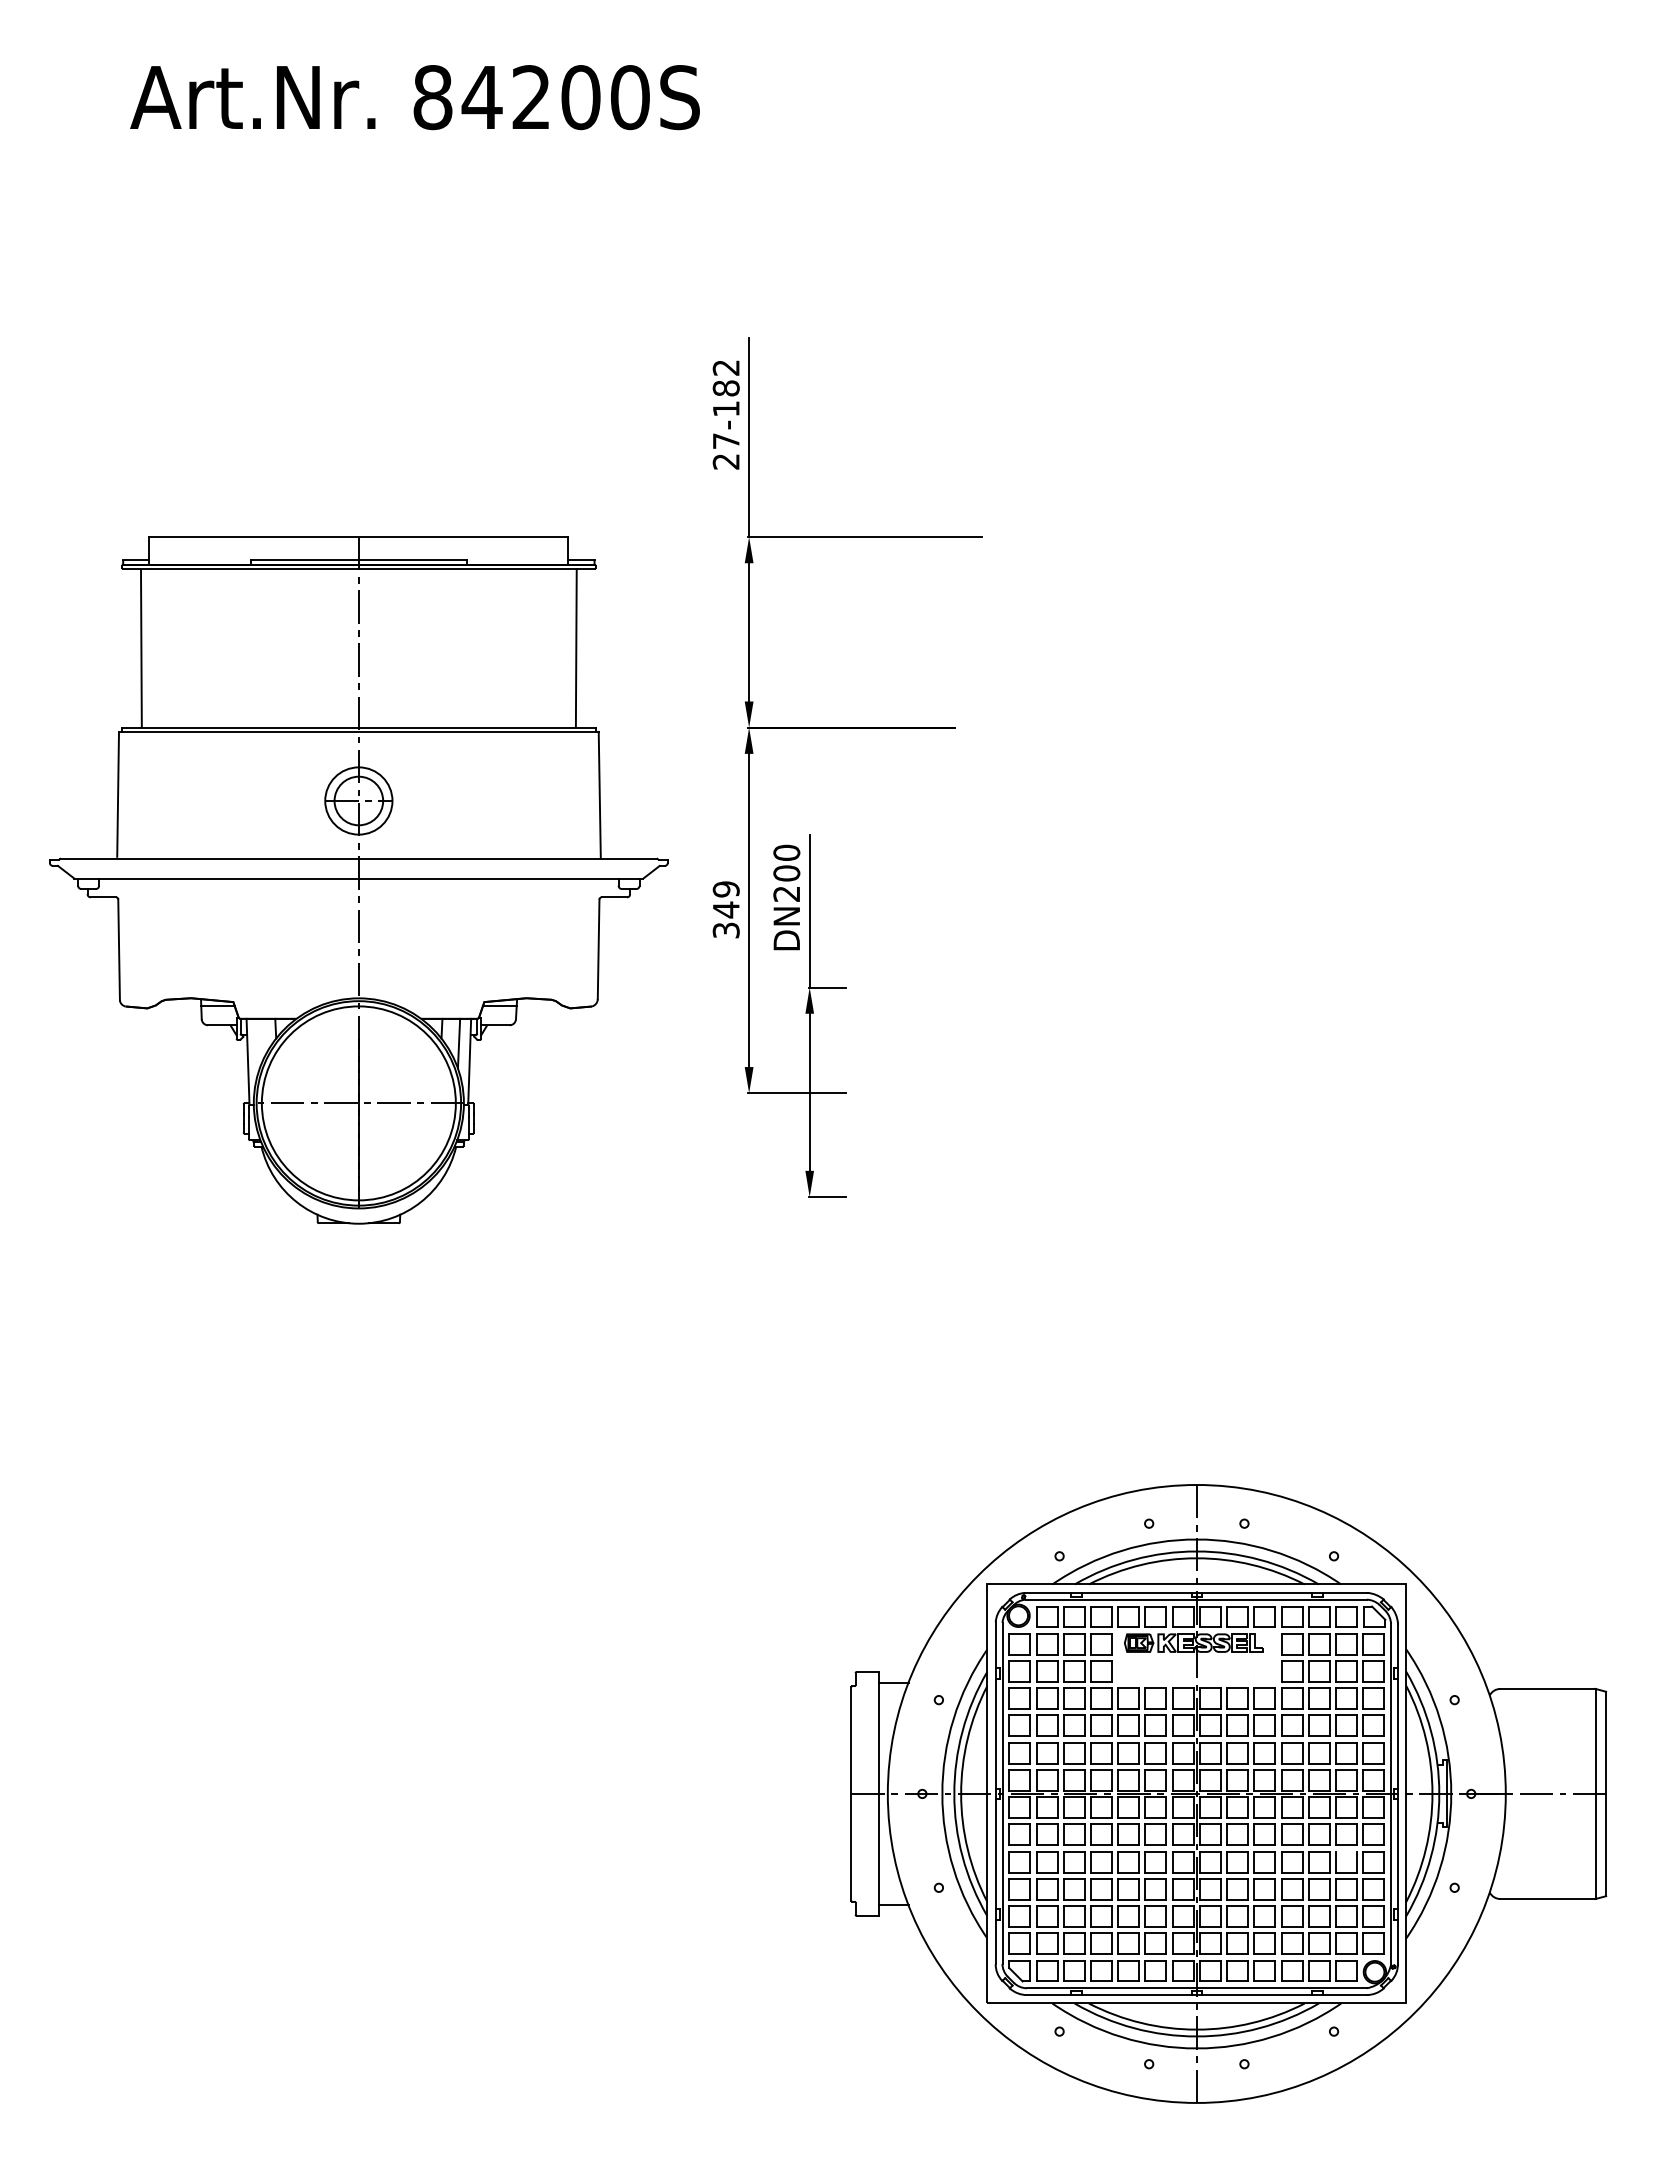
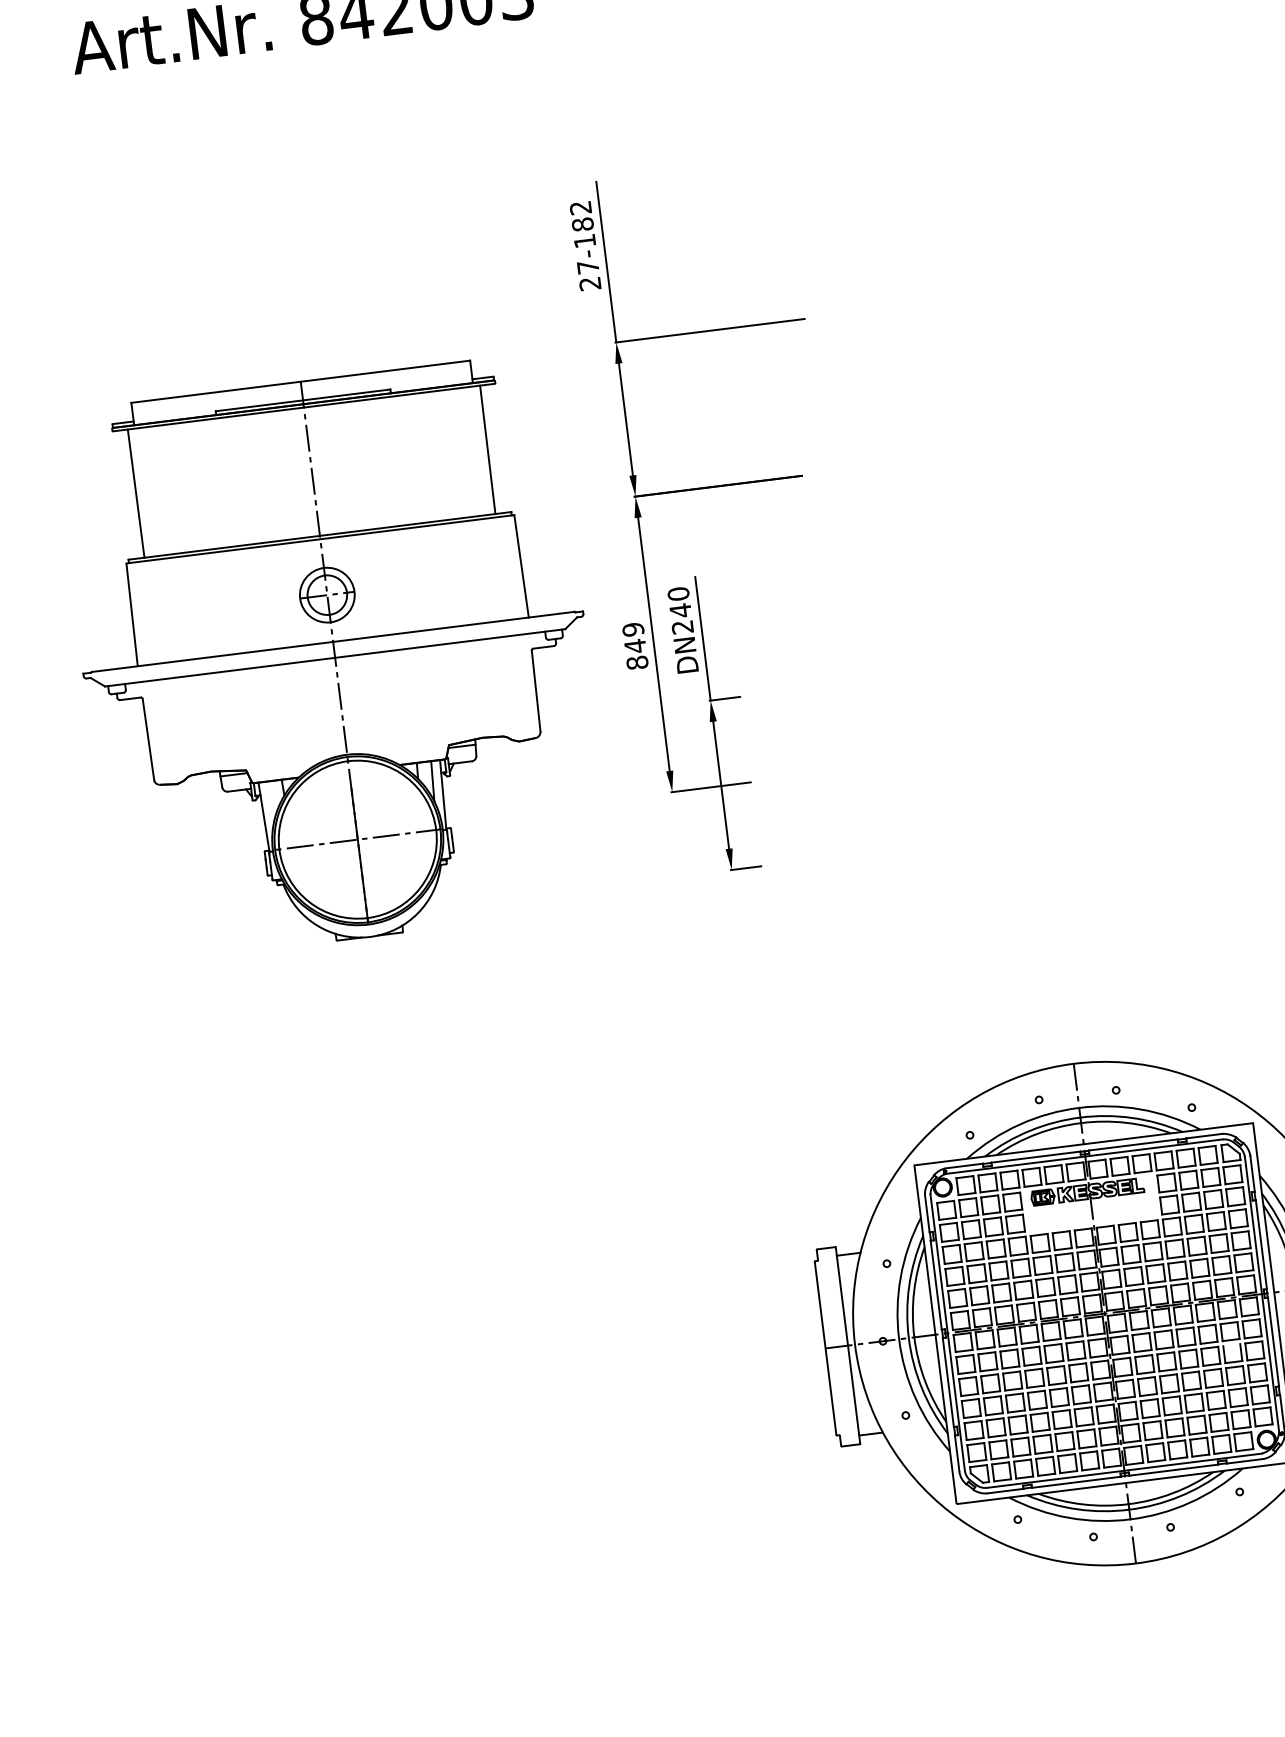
text: (786, 873) -> (680, 610), DN200 -> DN240
text: (725, 930) -> (636, 662), 349 -> 849

